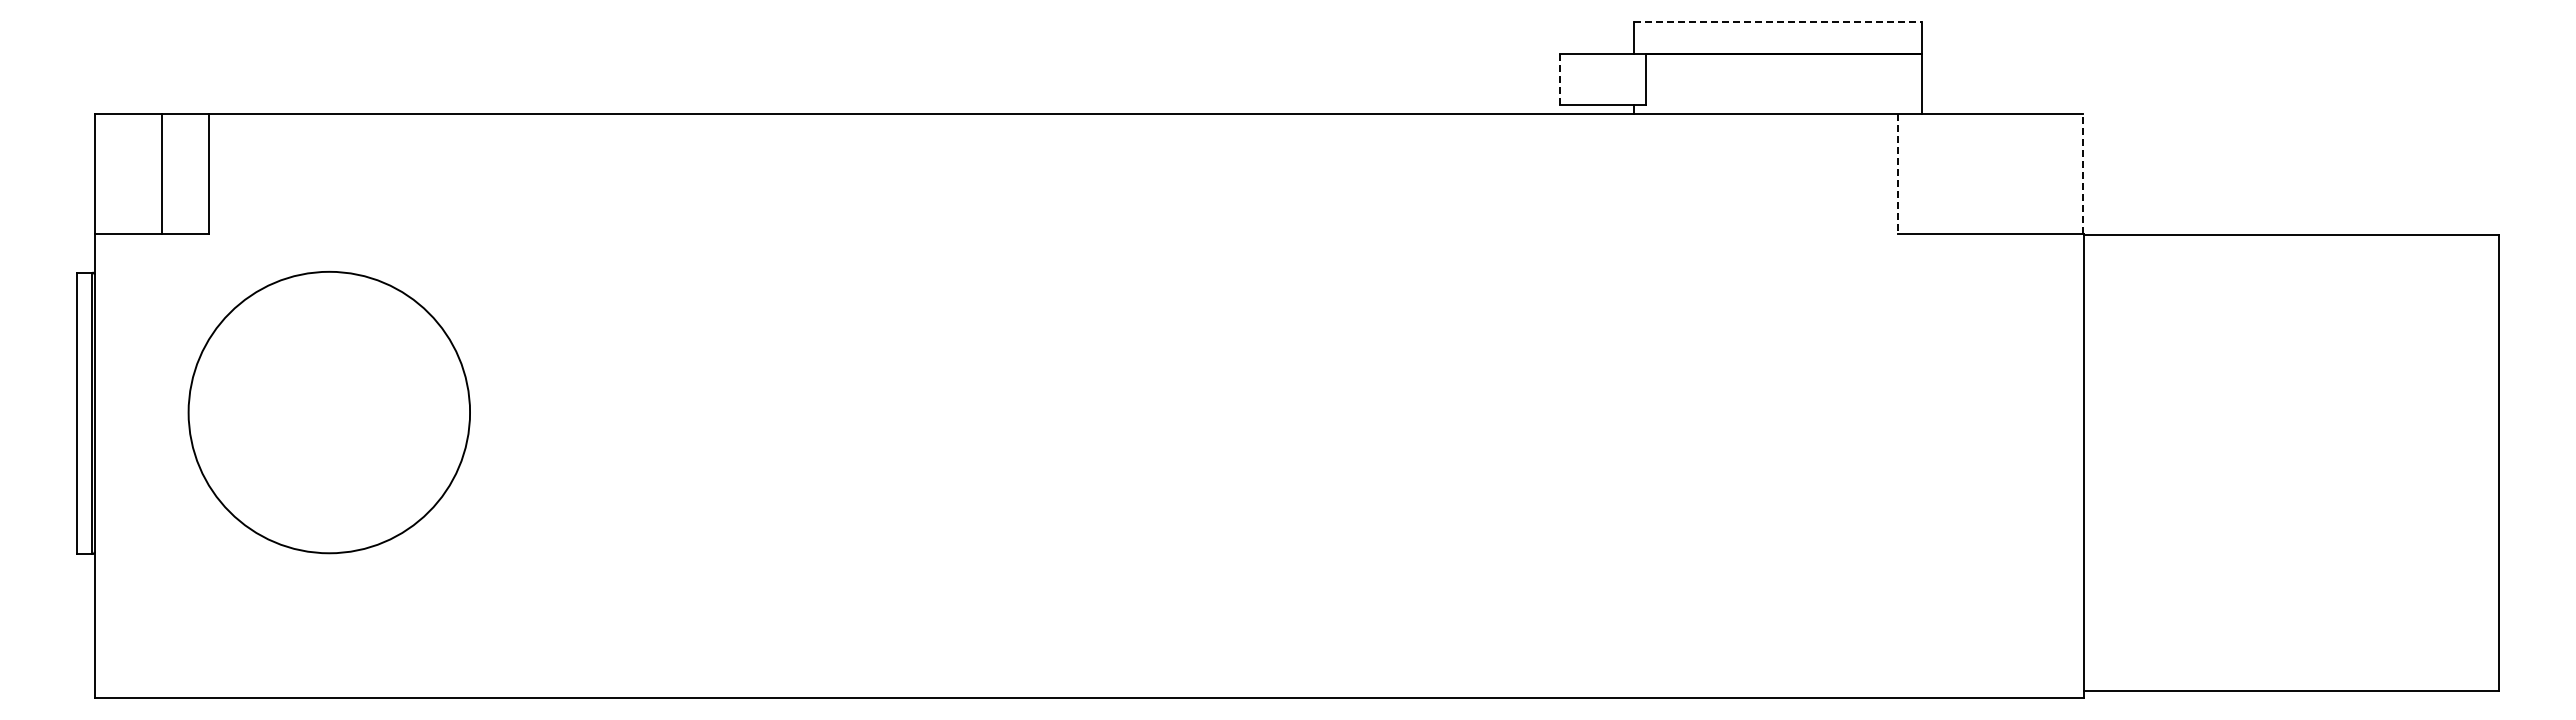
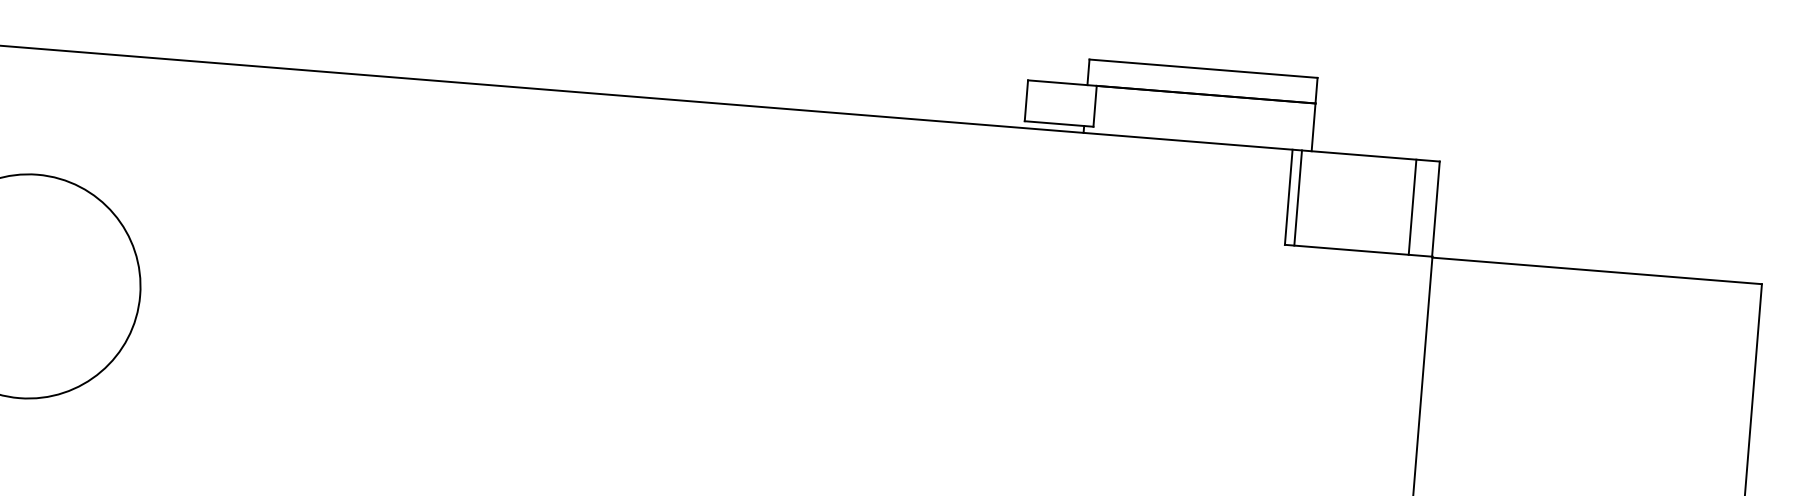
line: (1778, 21) -> (1203, 68), dashed -> solid
line: (1559, 79) -> (1026, 100), dashed -> solid
line: (1909, 173) -> (1298, 197), added
line: (2053, 173) -> (1412, 206), added
line: (1897, 174) -> (1288, 197), dashed -> solid
line: (2083, 174) -> (1436, 209), dashed -> solid

